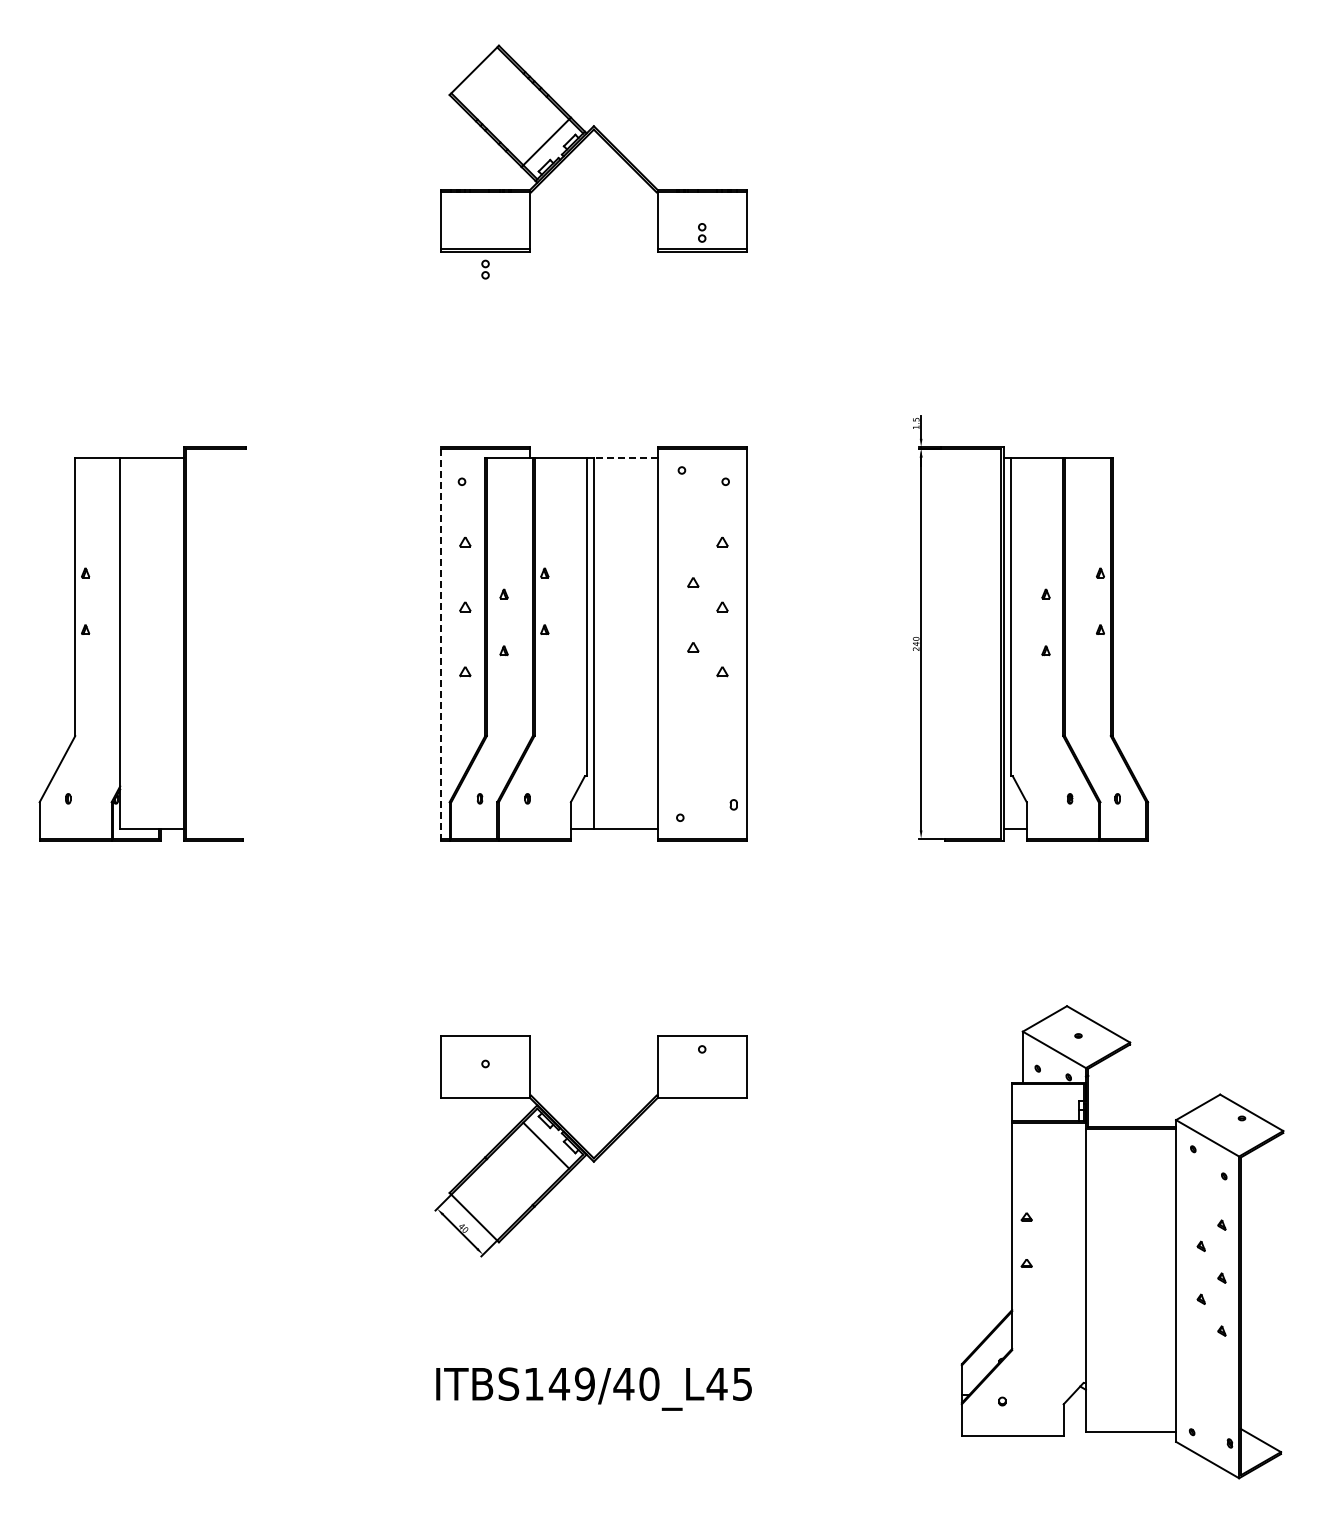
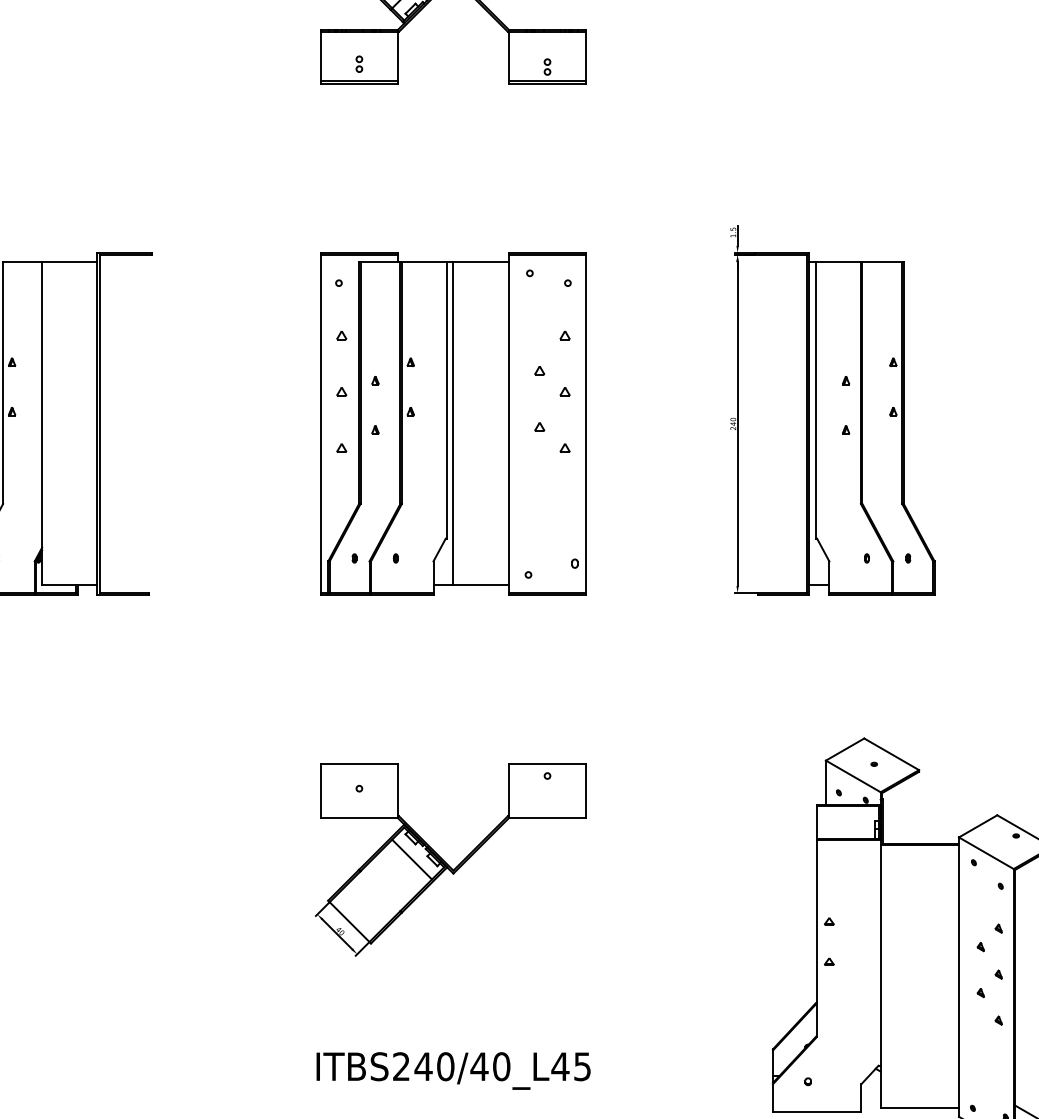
part: (485, 269) -> (359, 64), moved
line: (625, 457) -> (480, 262), dashed -> solid
line: (440, 643) -> (320, 423), dashed -> solid
text: (559, 1383) -> (423, 1066), ITBS149/40_L45 -> ITBS240/40_L45

